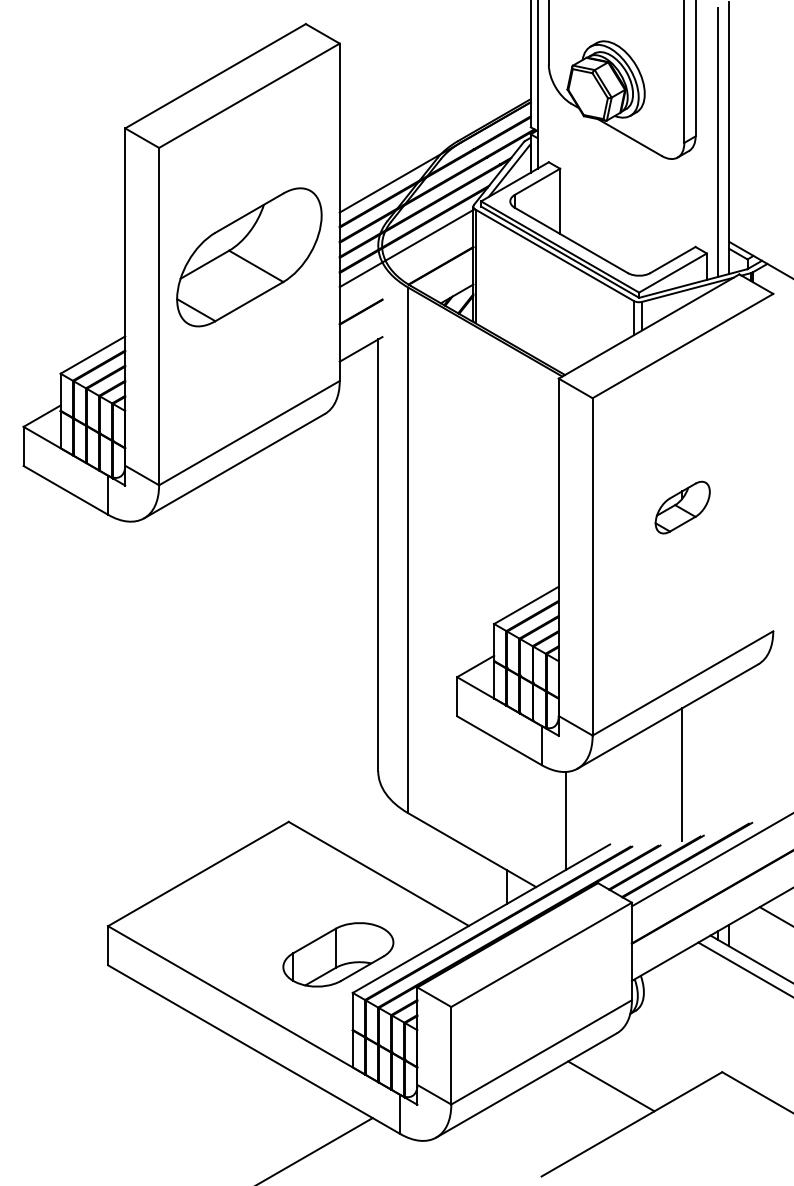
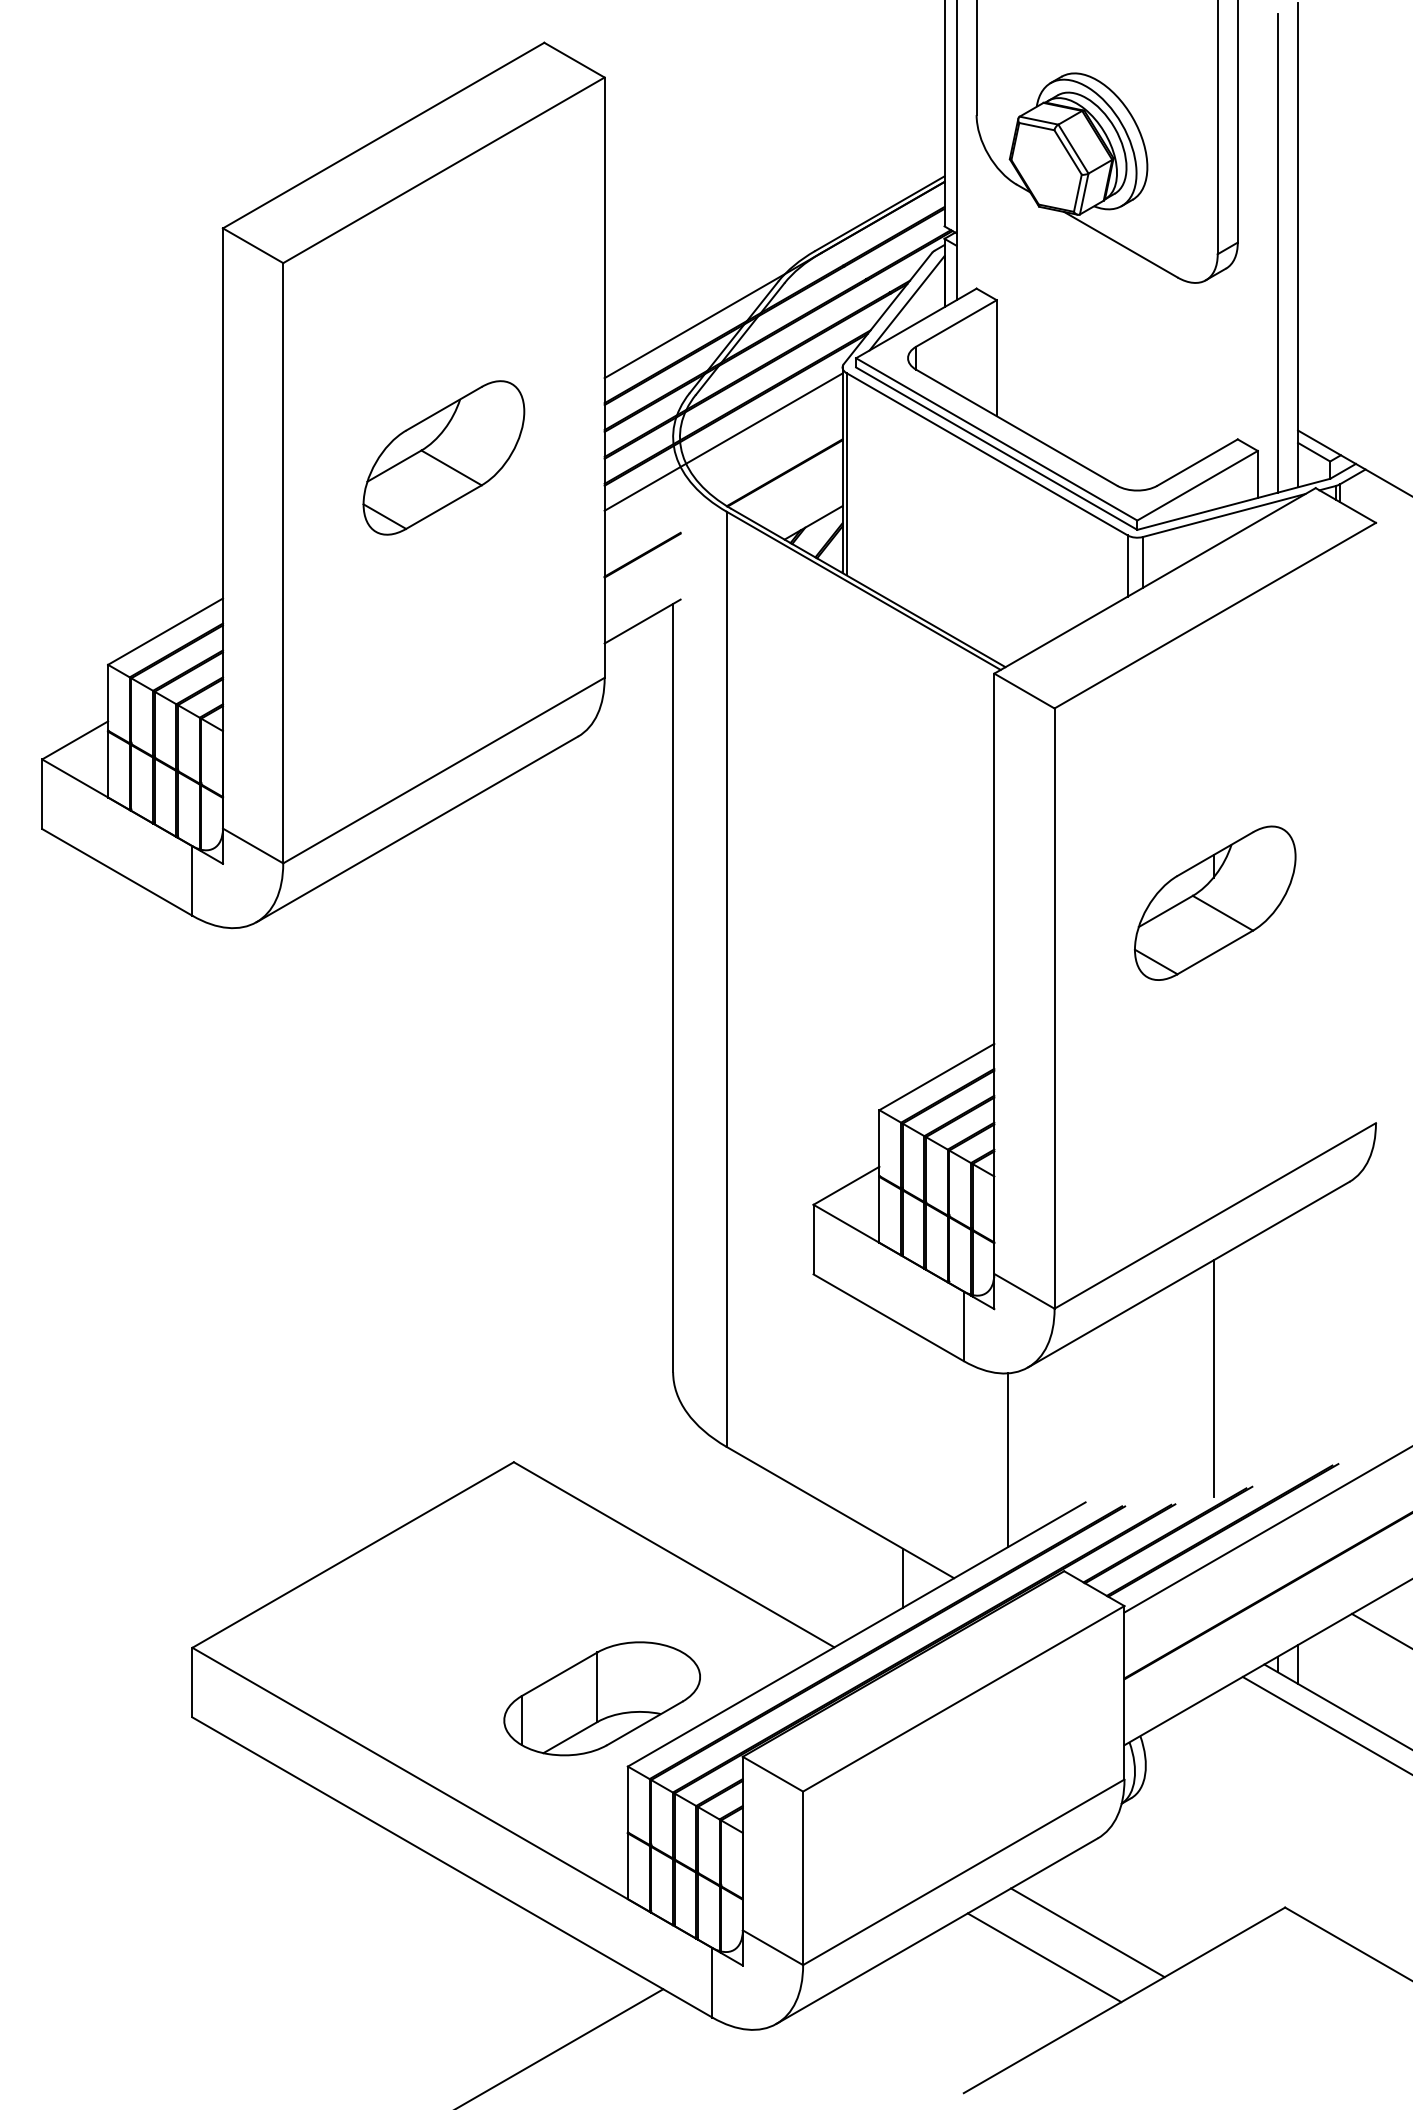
part: (249, 257) -> (444, 458), size x0.62
part: (682, 507) -> (1214, 902), size x1.67
line: (586, 1100) -> (1043, 1957), added

